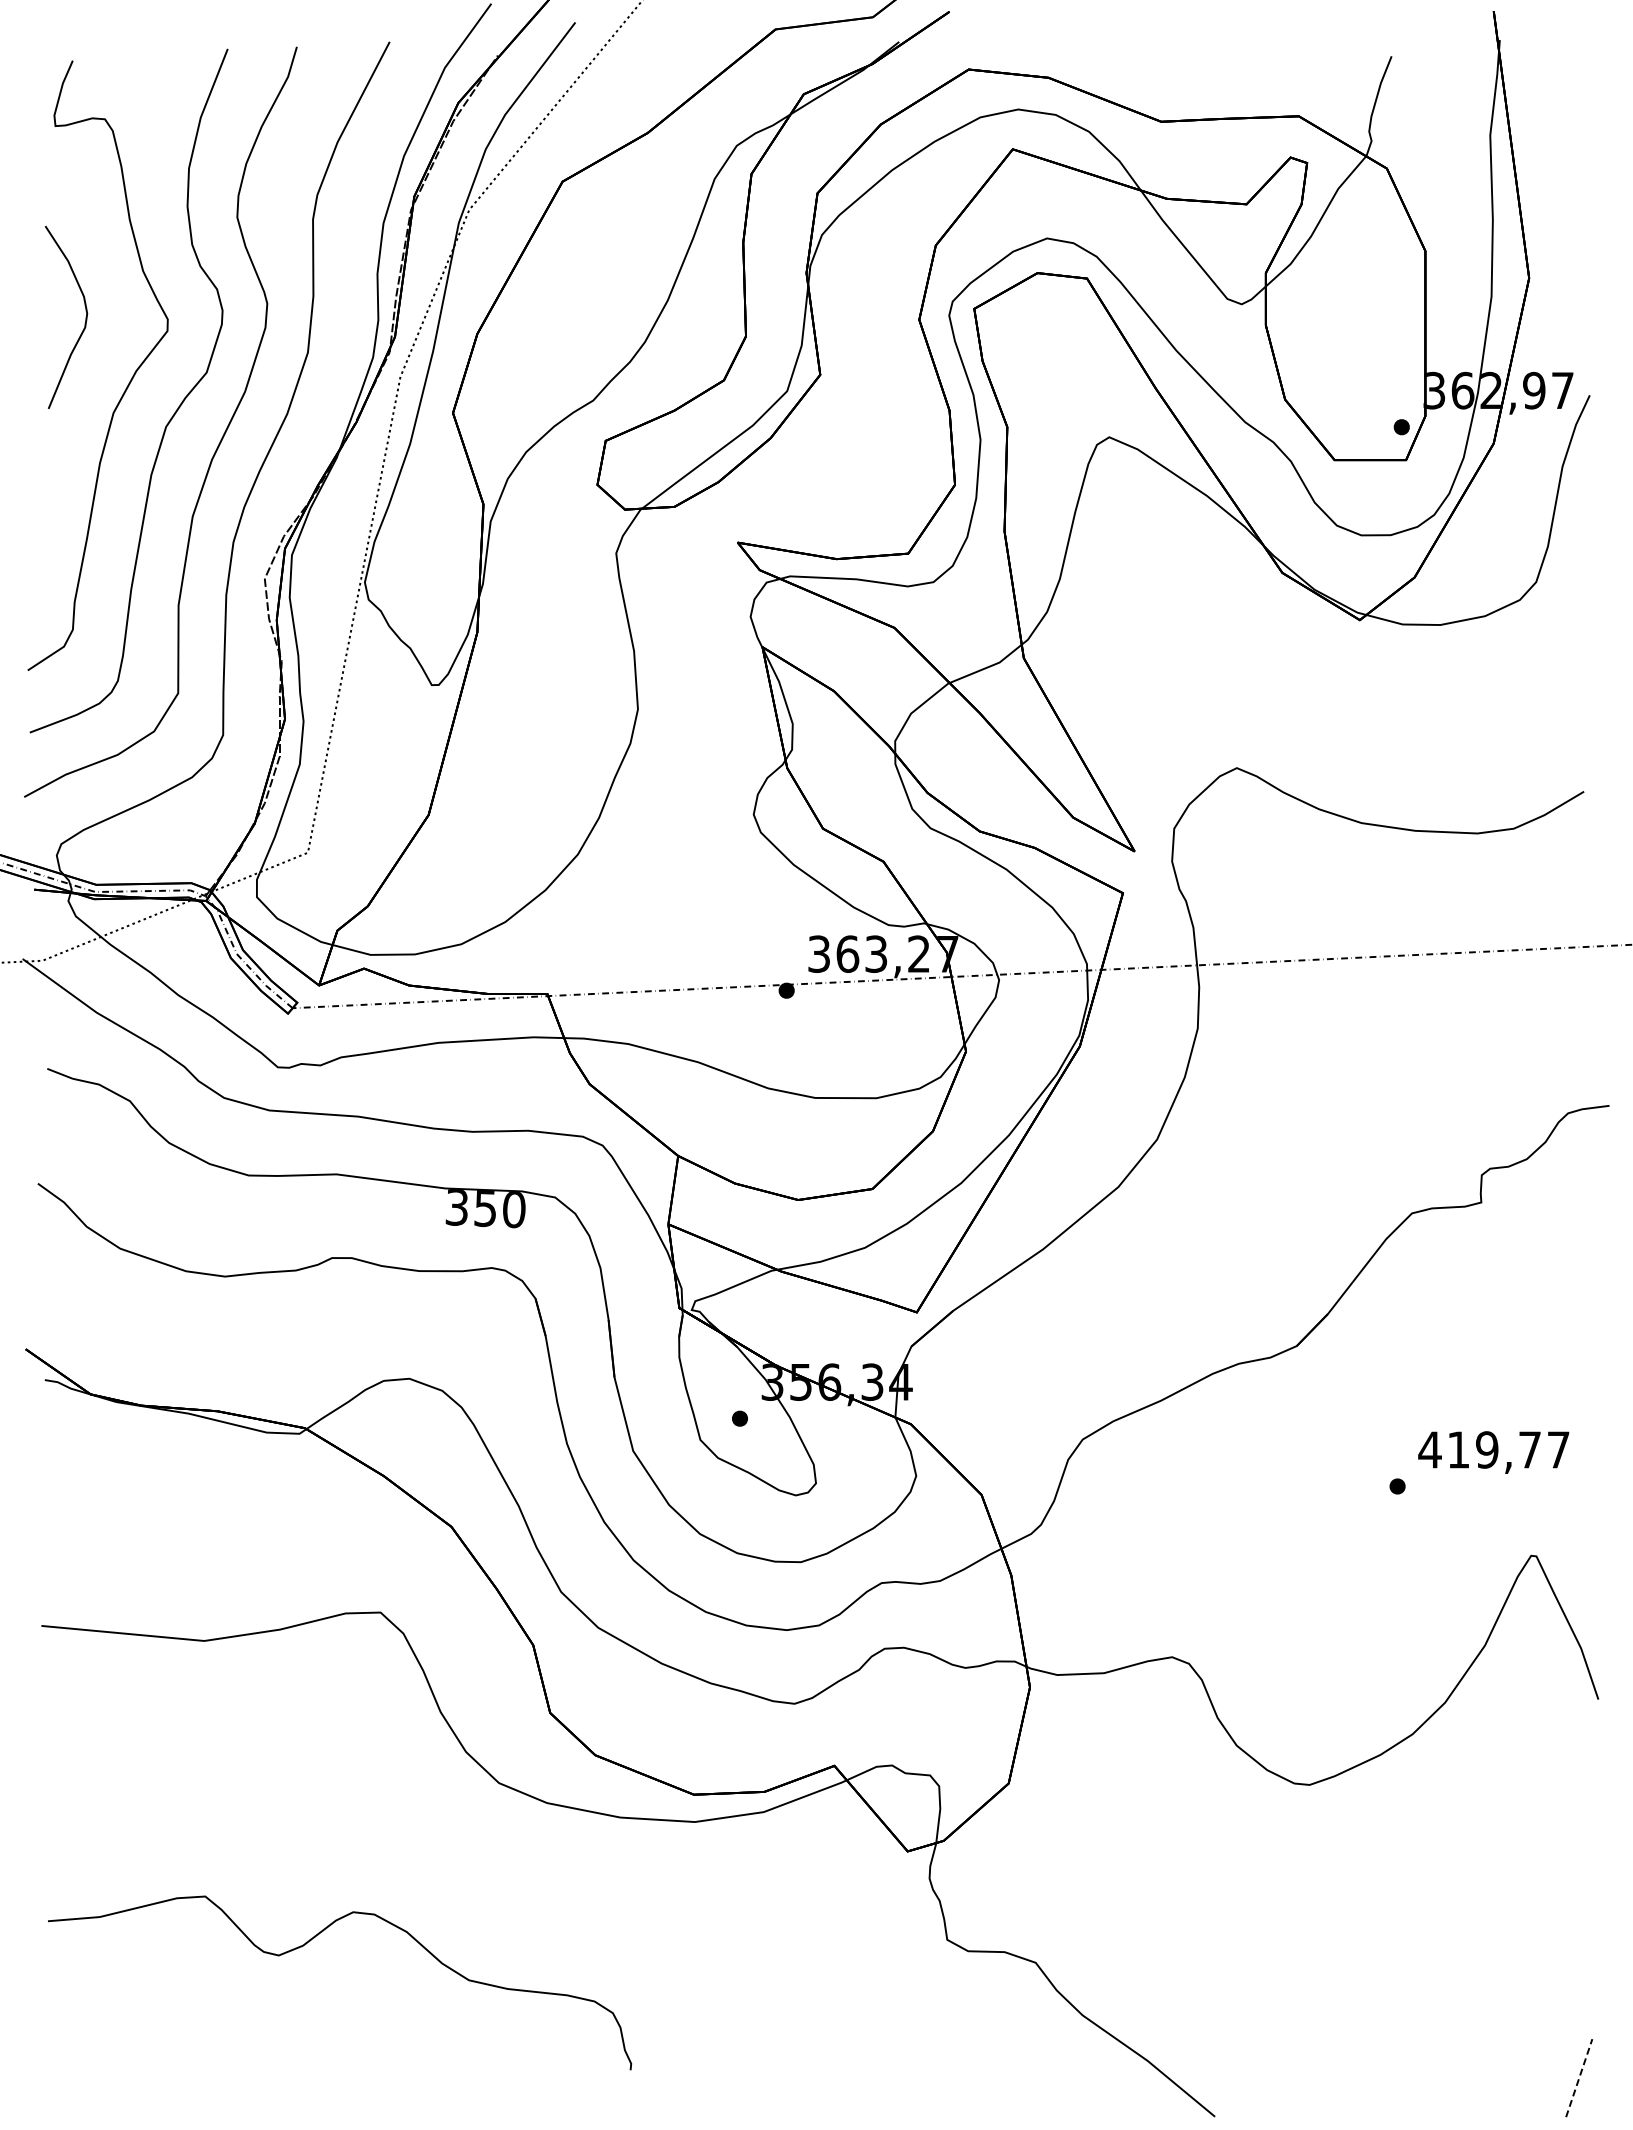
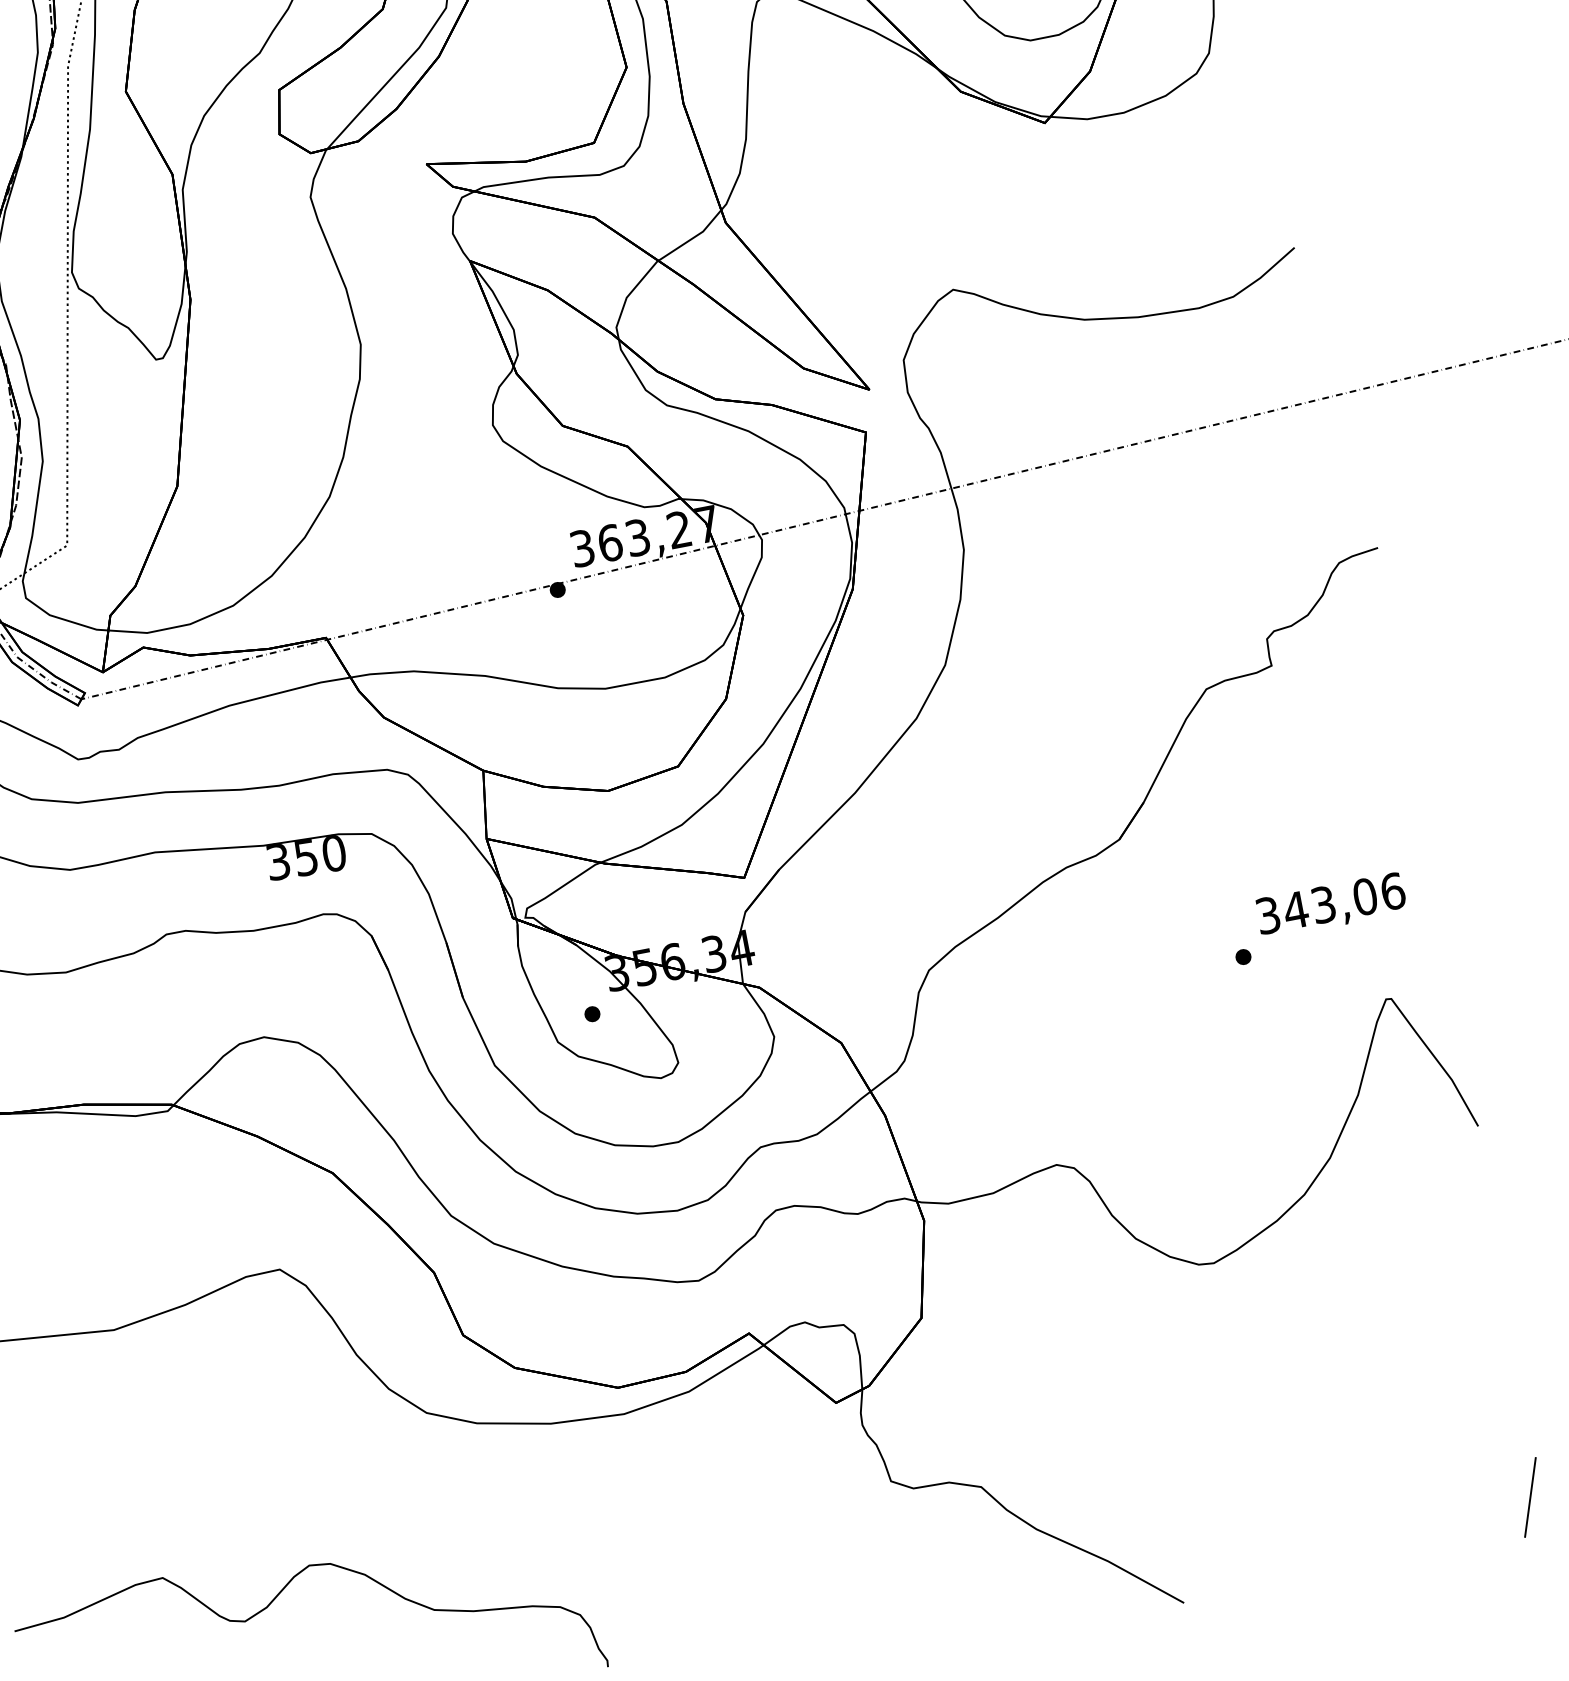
text: (1494, 1449) -> (1330, 903), 419,77 -> 343,06
line: (1579, 2077) -> (1530, 1496), dashed -> solid

